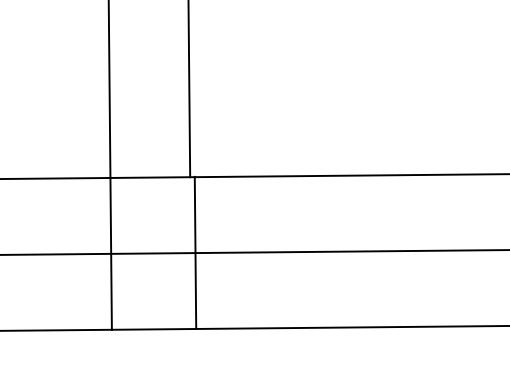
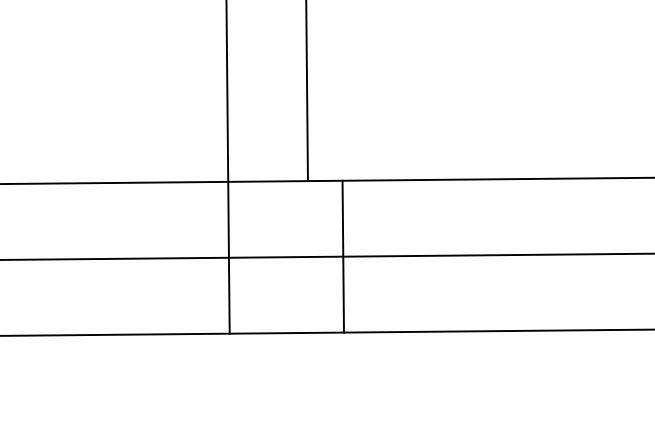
line: (195, 252) -> (343, 256), moved

